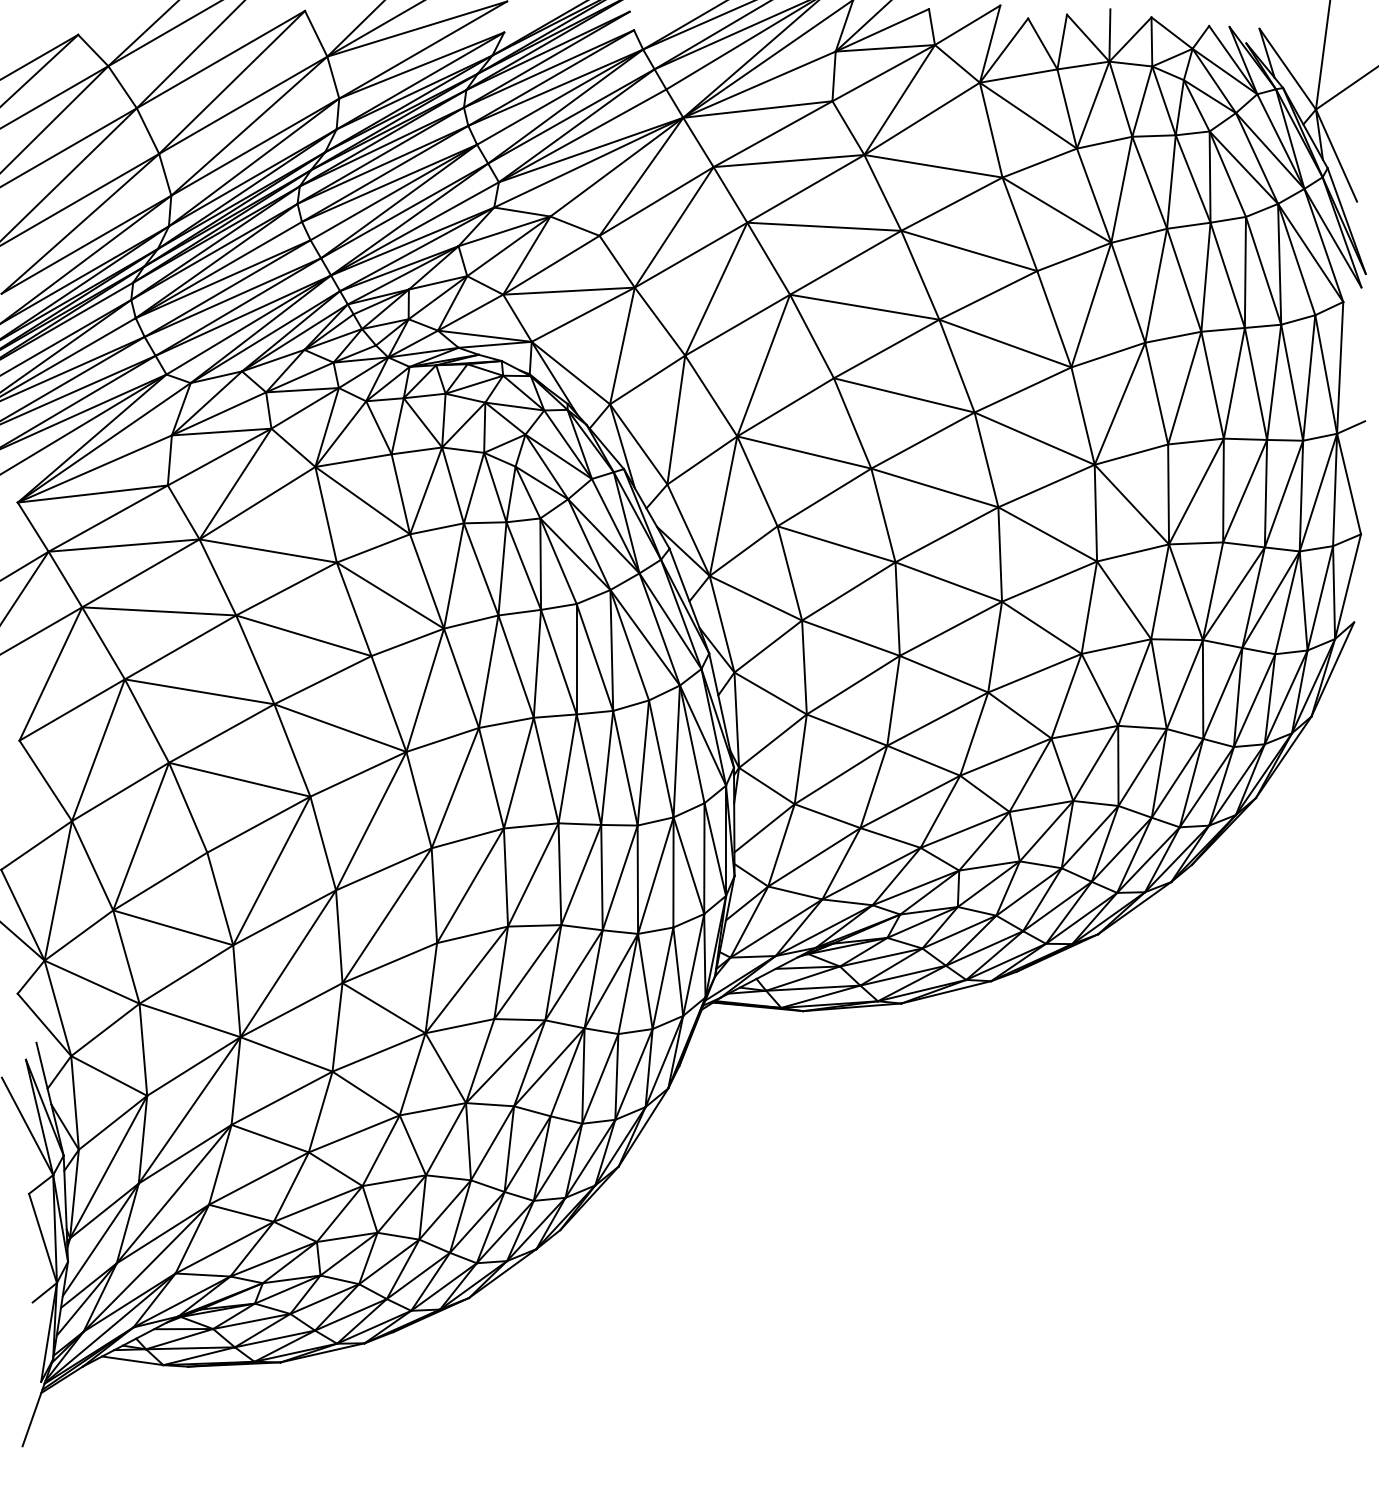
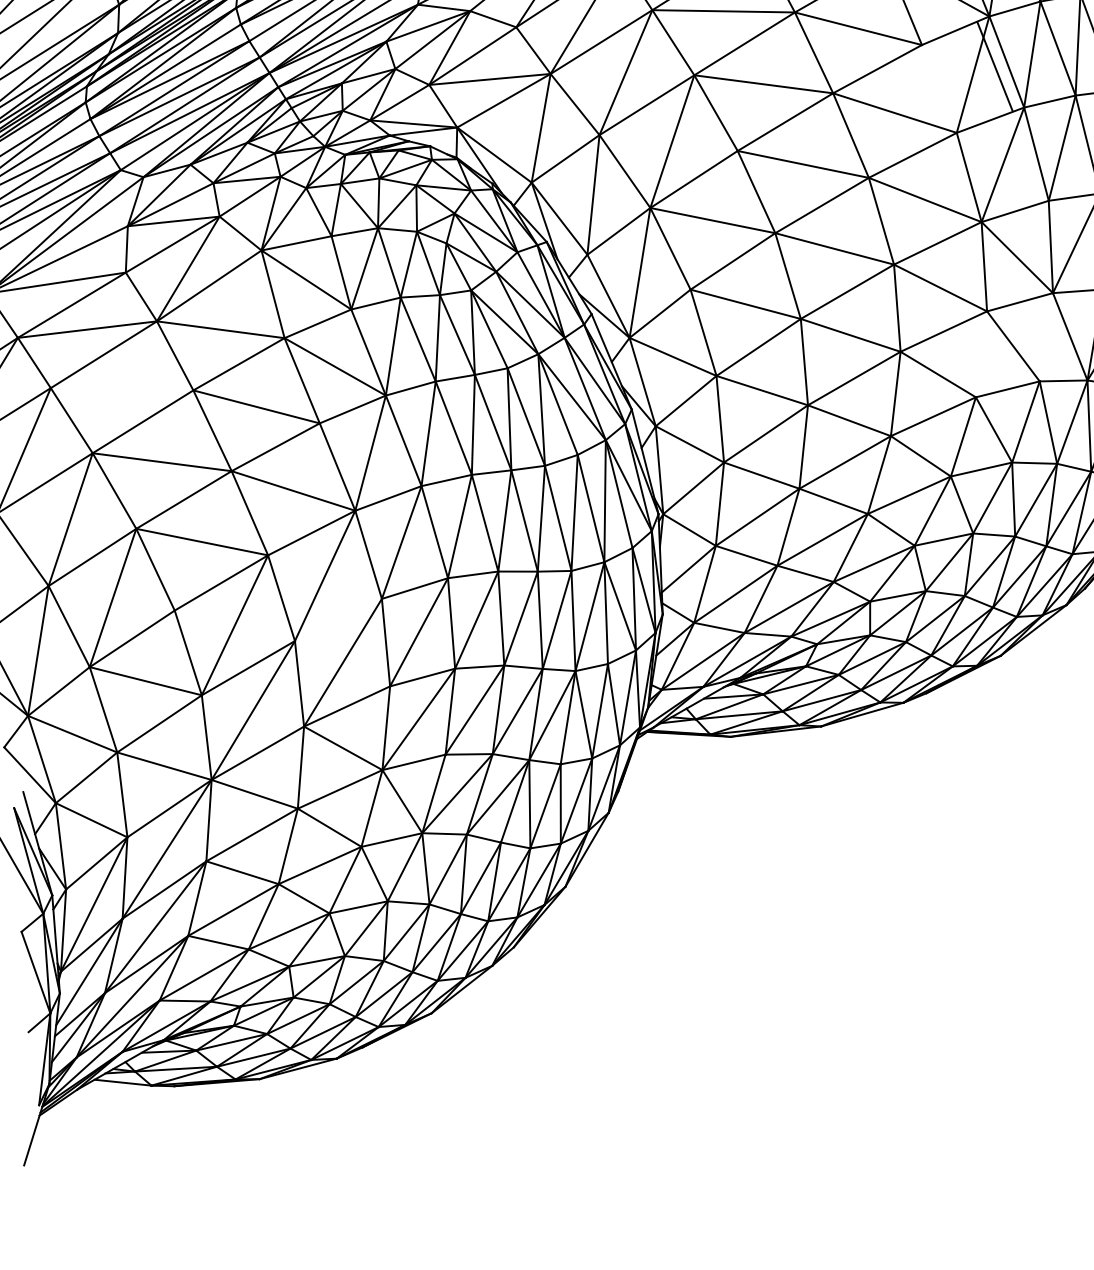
line: (1054, 319) -> (995, 66), moved
line: (1160, 591) -> (1046, 336), removed
line: (1089, 607) -> (981, 354), removed
line: (159, 611) -> (122, 389), removed
line: (383, 869) -> (338, 620), removed

